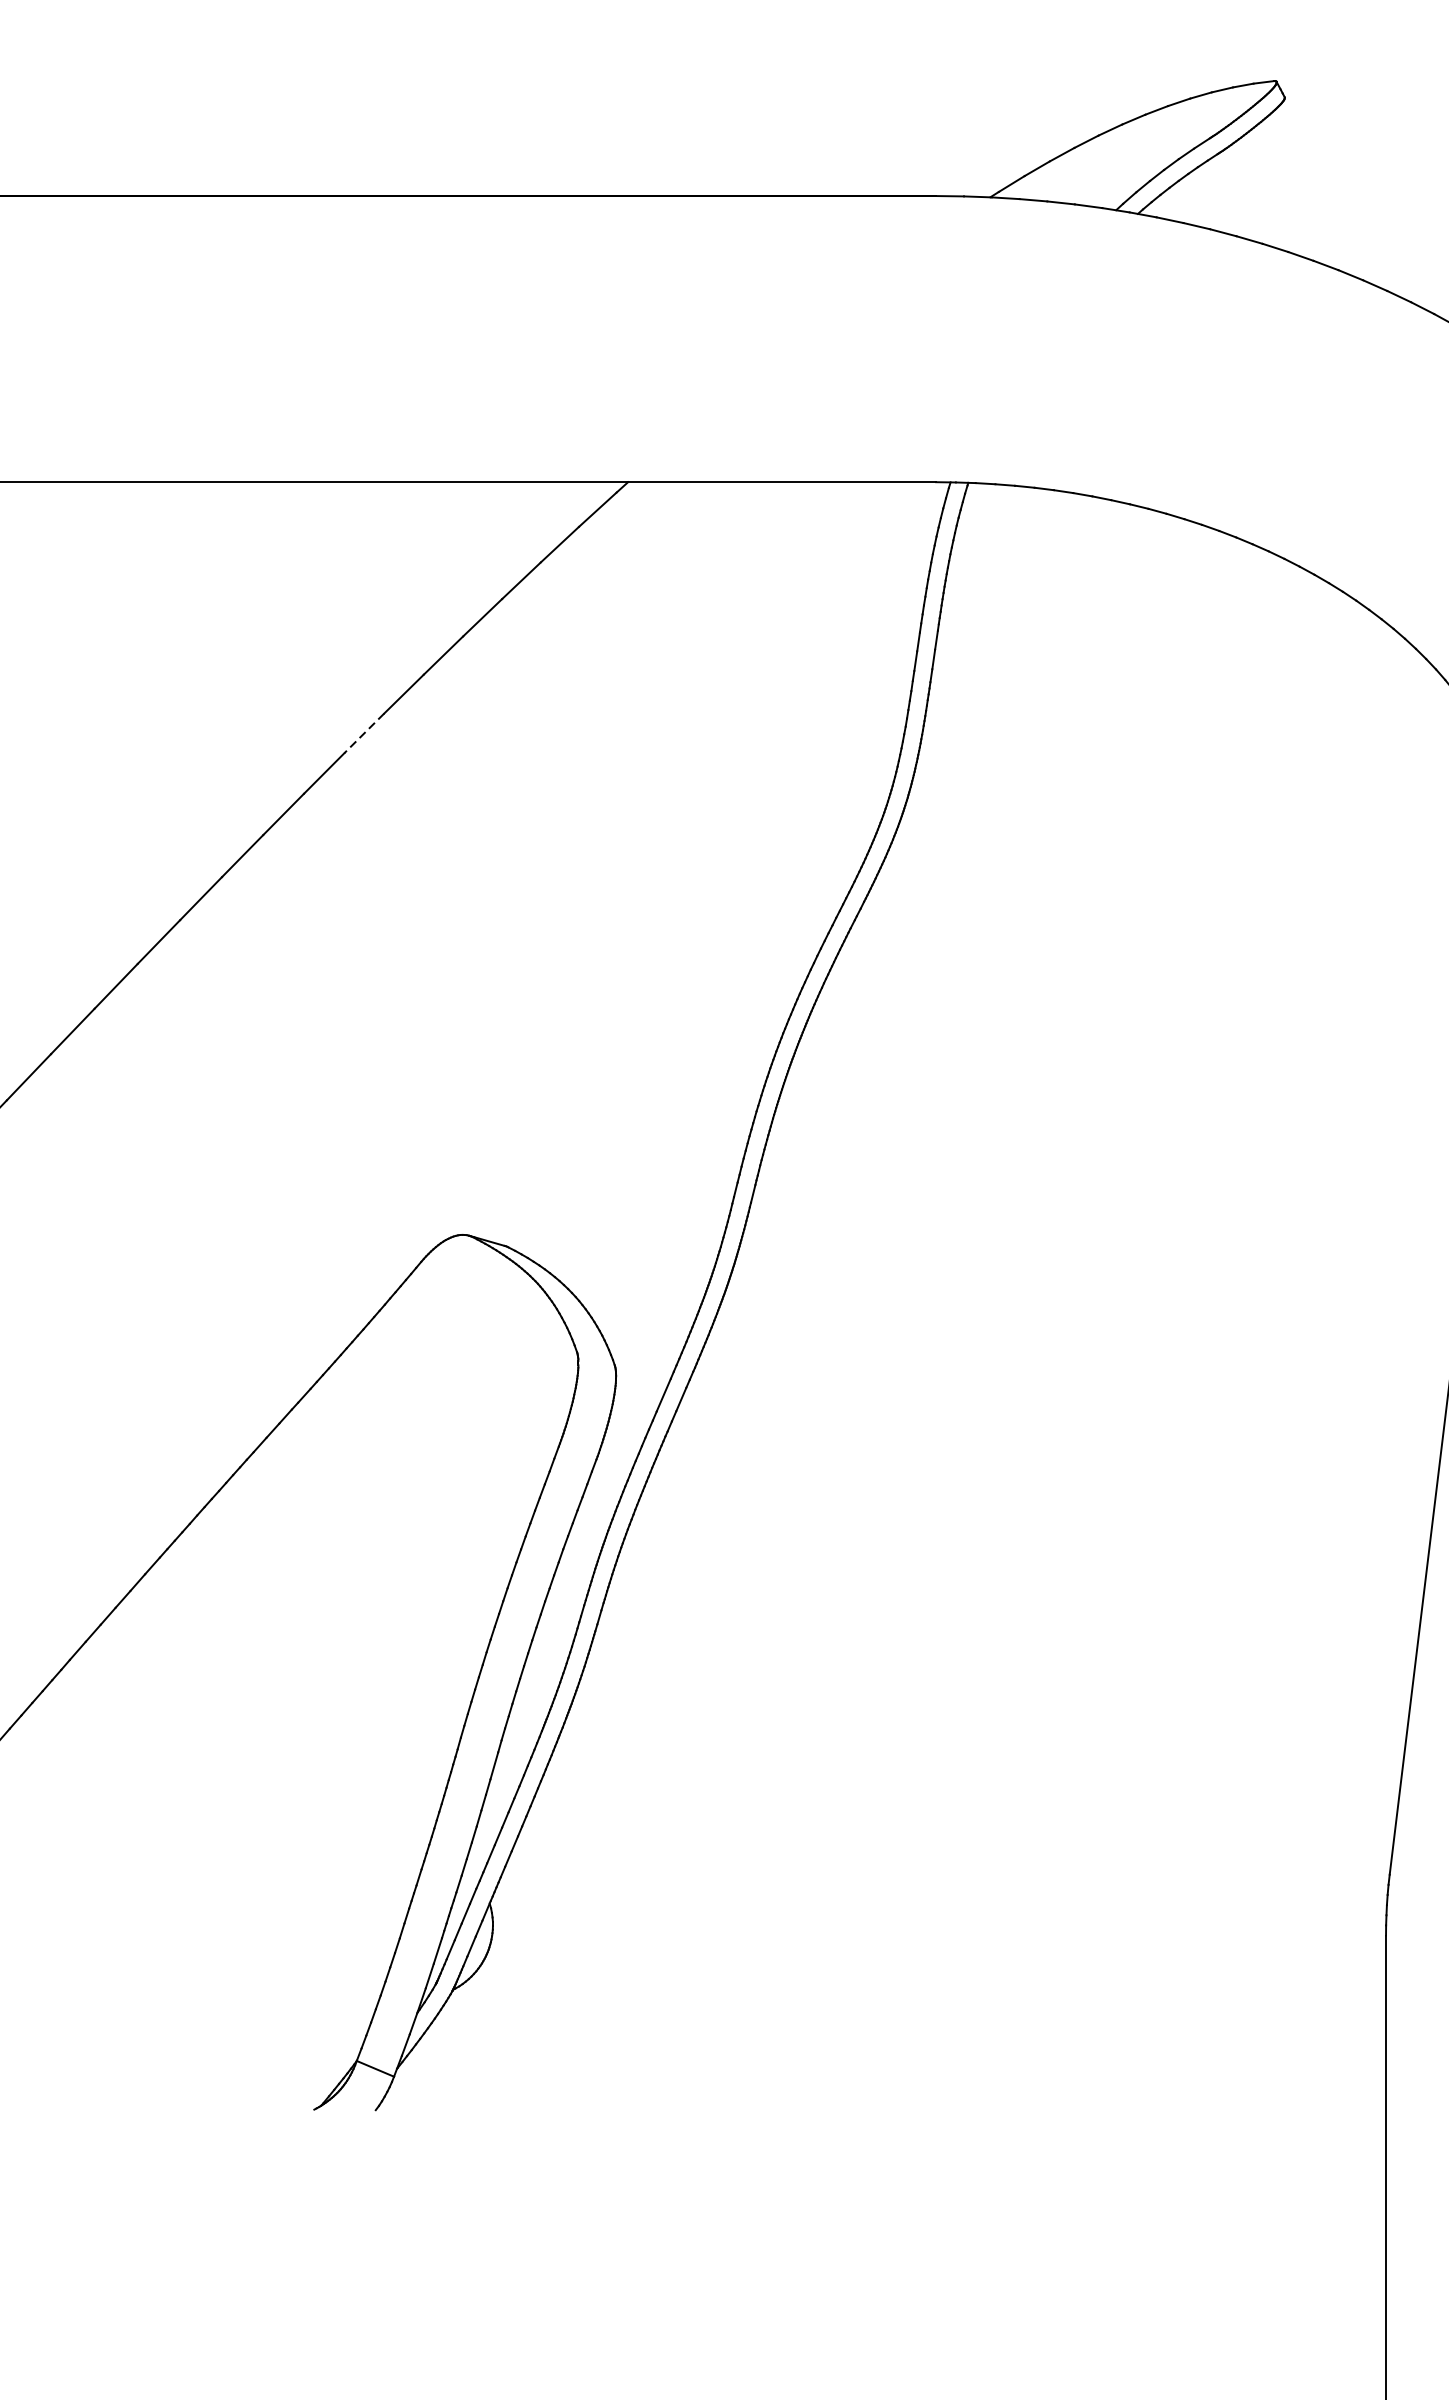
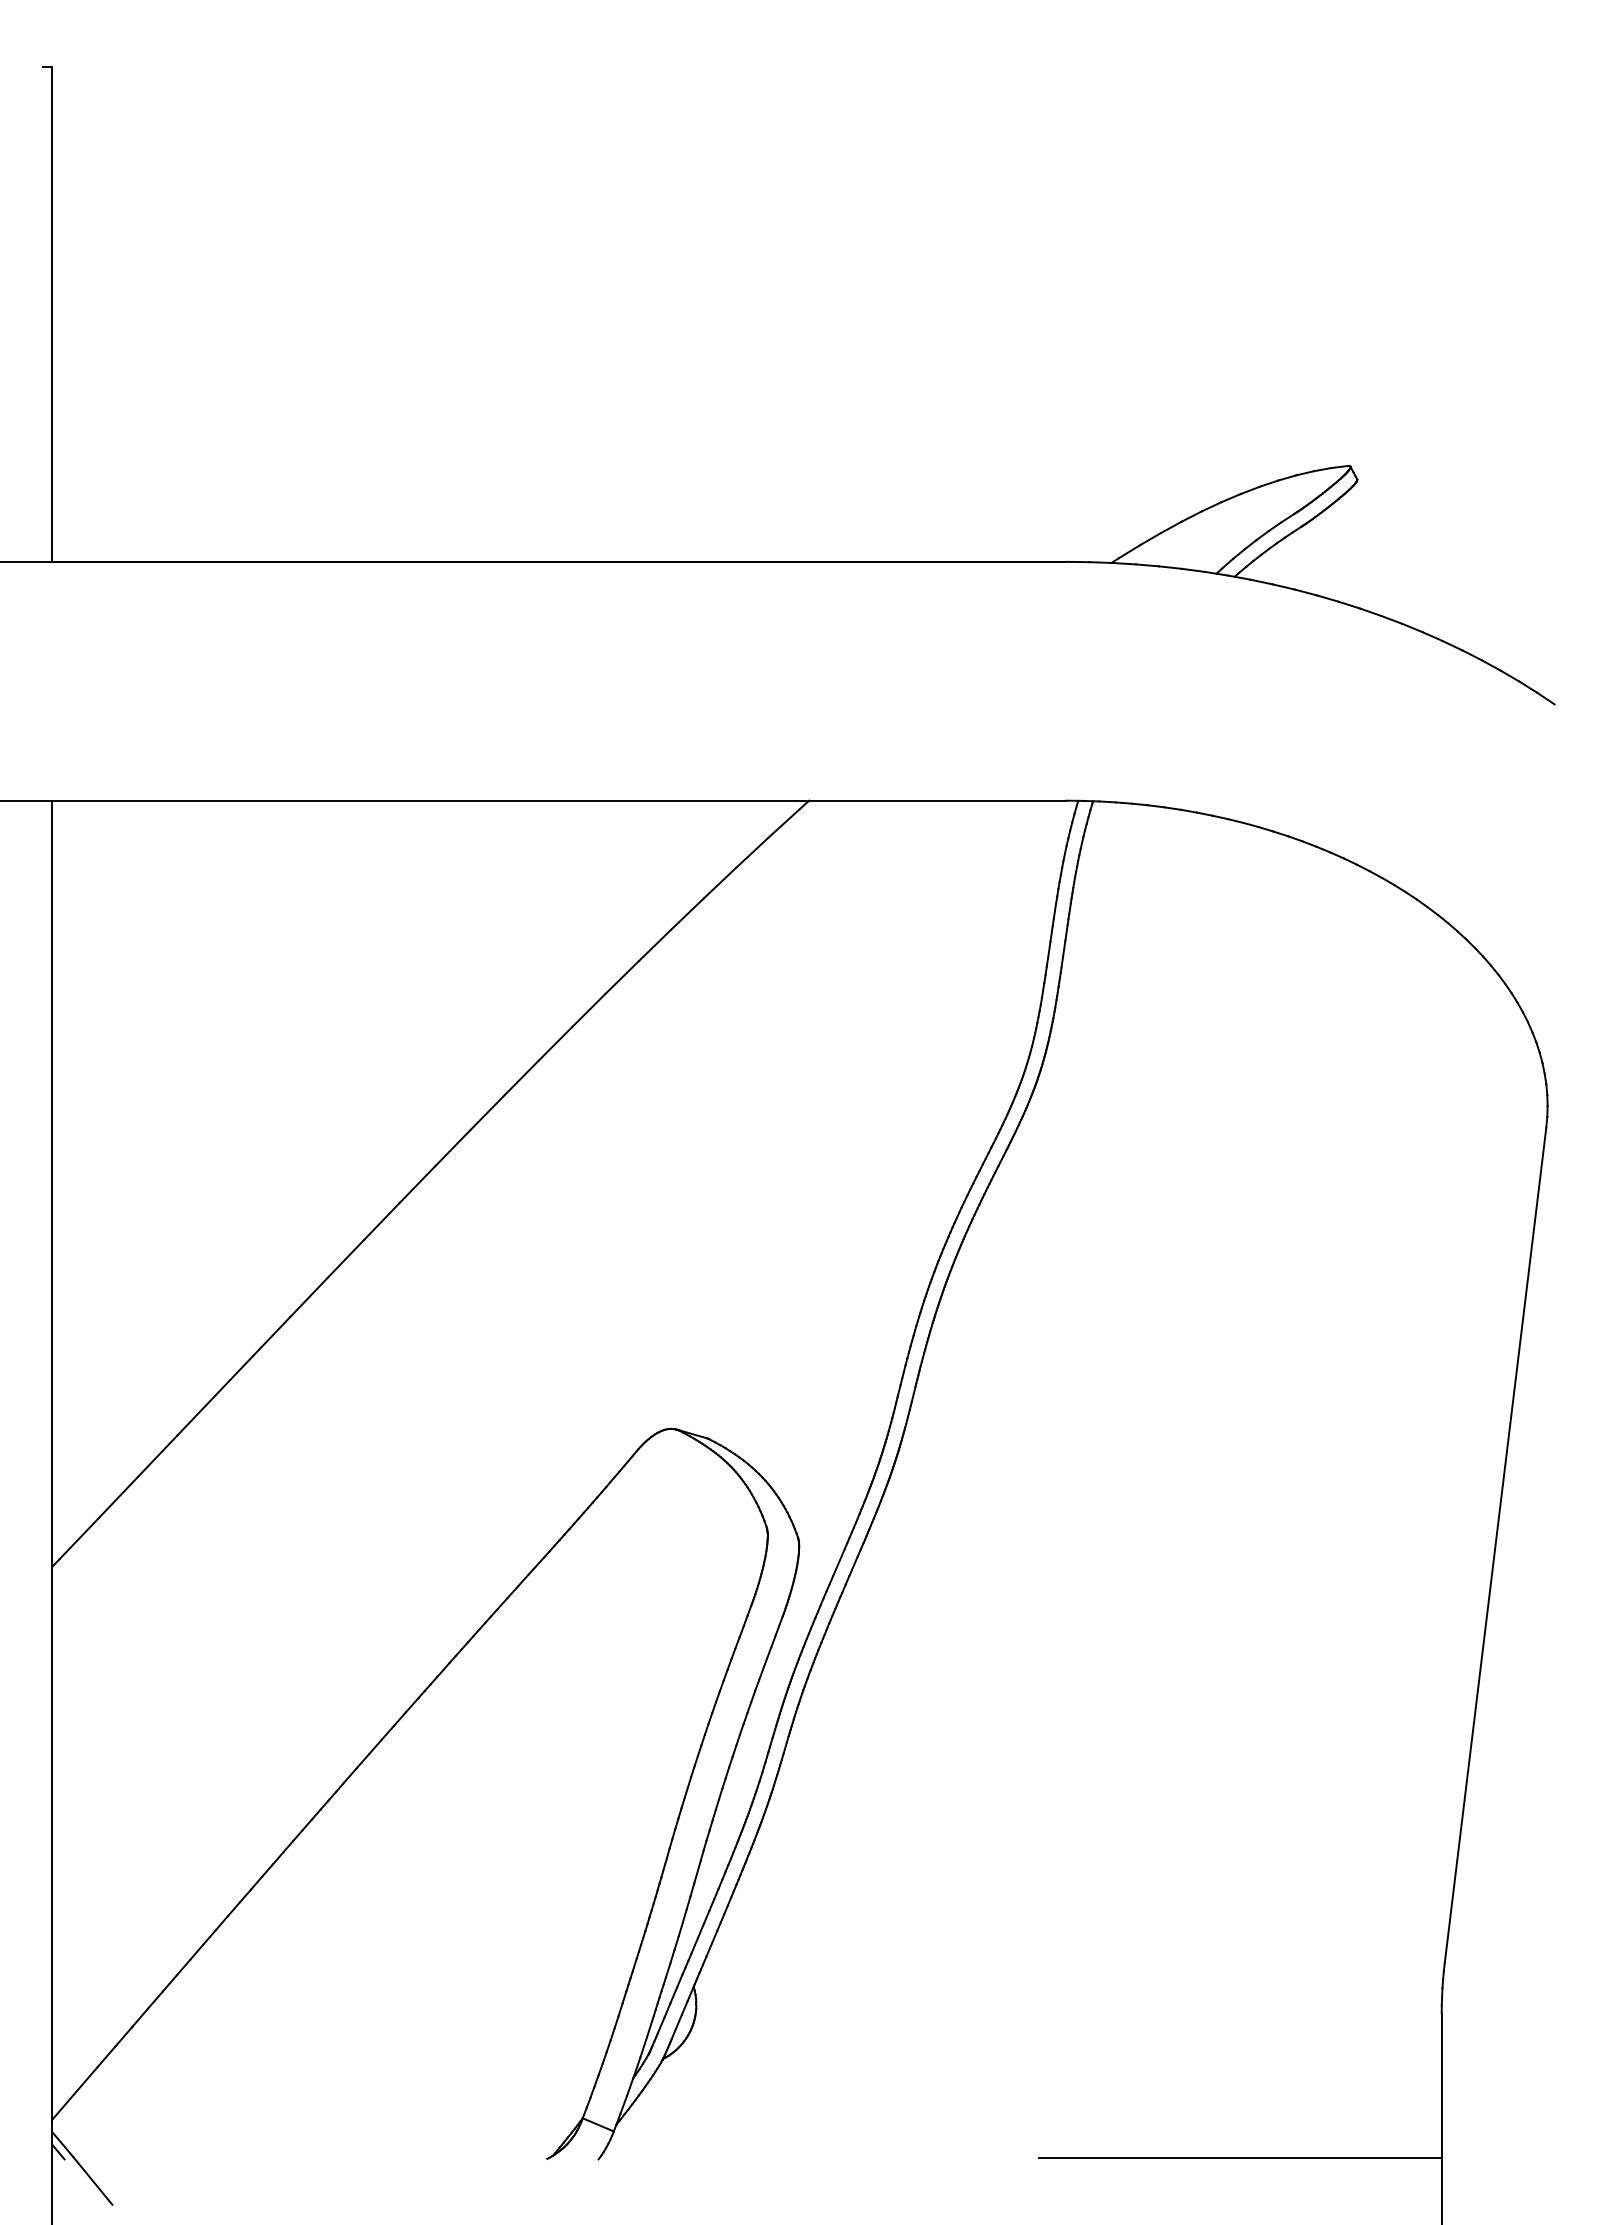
line: (363, 733) -> (588, 1010), dashed -> solid
line: (1144, 2109) -> (1240, 2158), added

